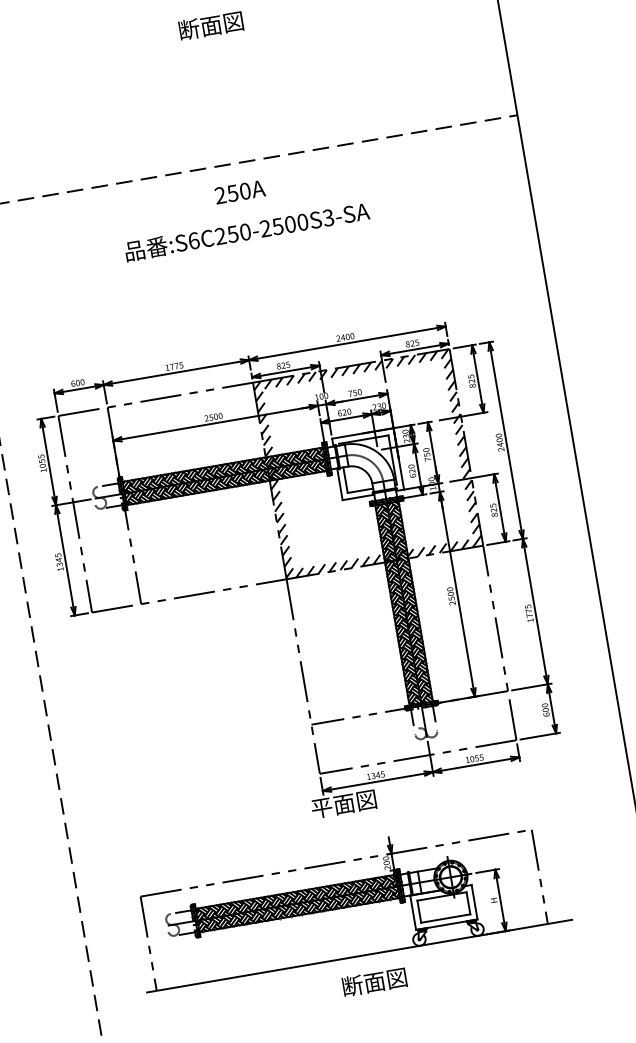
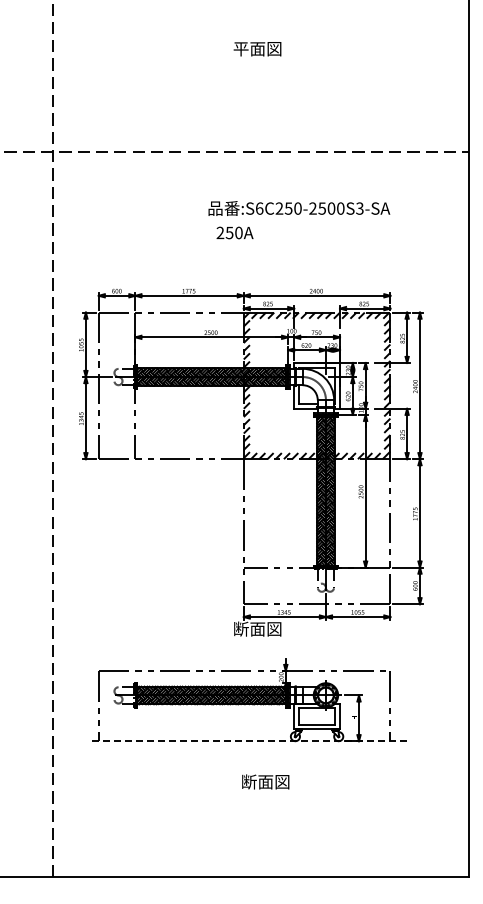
text: (188, 29) -> (240, 48), 断面図 -> 平面図
text: (239, 191) -> (234, 232), moved
text: (247, 231) -> (299, 208), moved
text: (320, 807) -> (240, 628), 平面図 -> 断面図
line: (360, 956) -> (250, 741), solid -> dashed
text: (374, 981) -> (265, 781), moved

